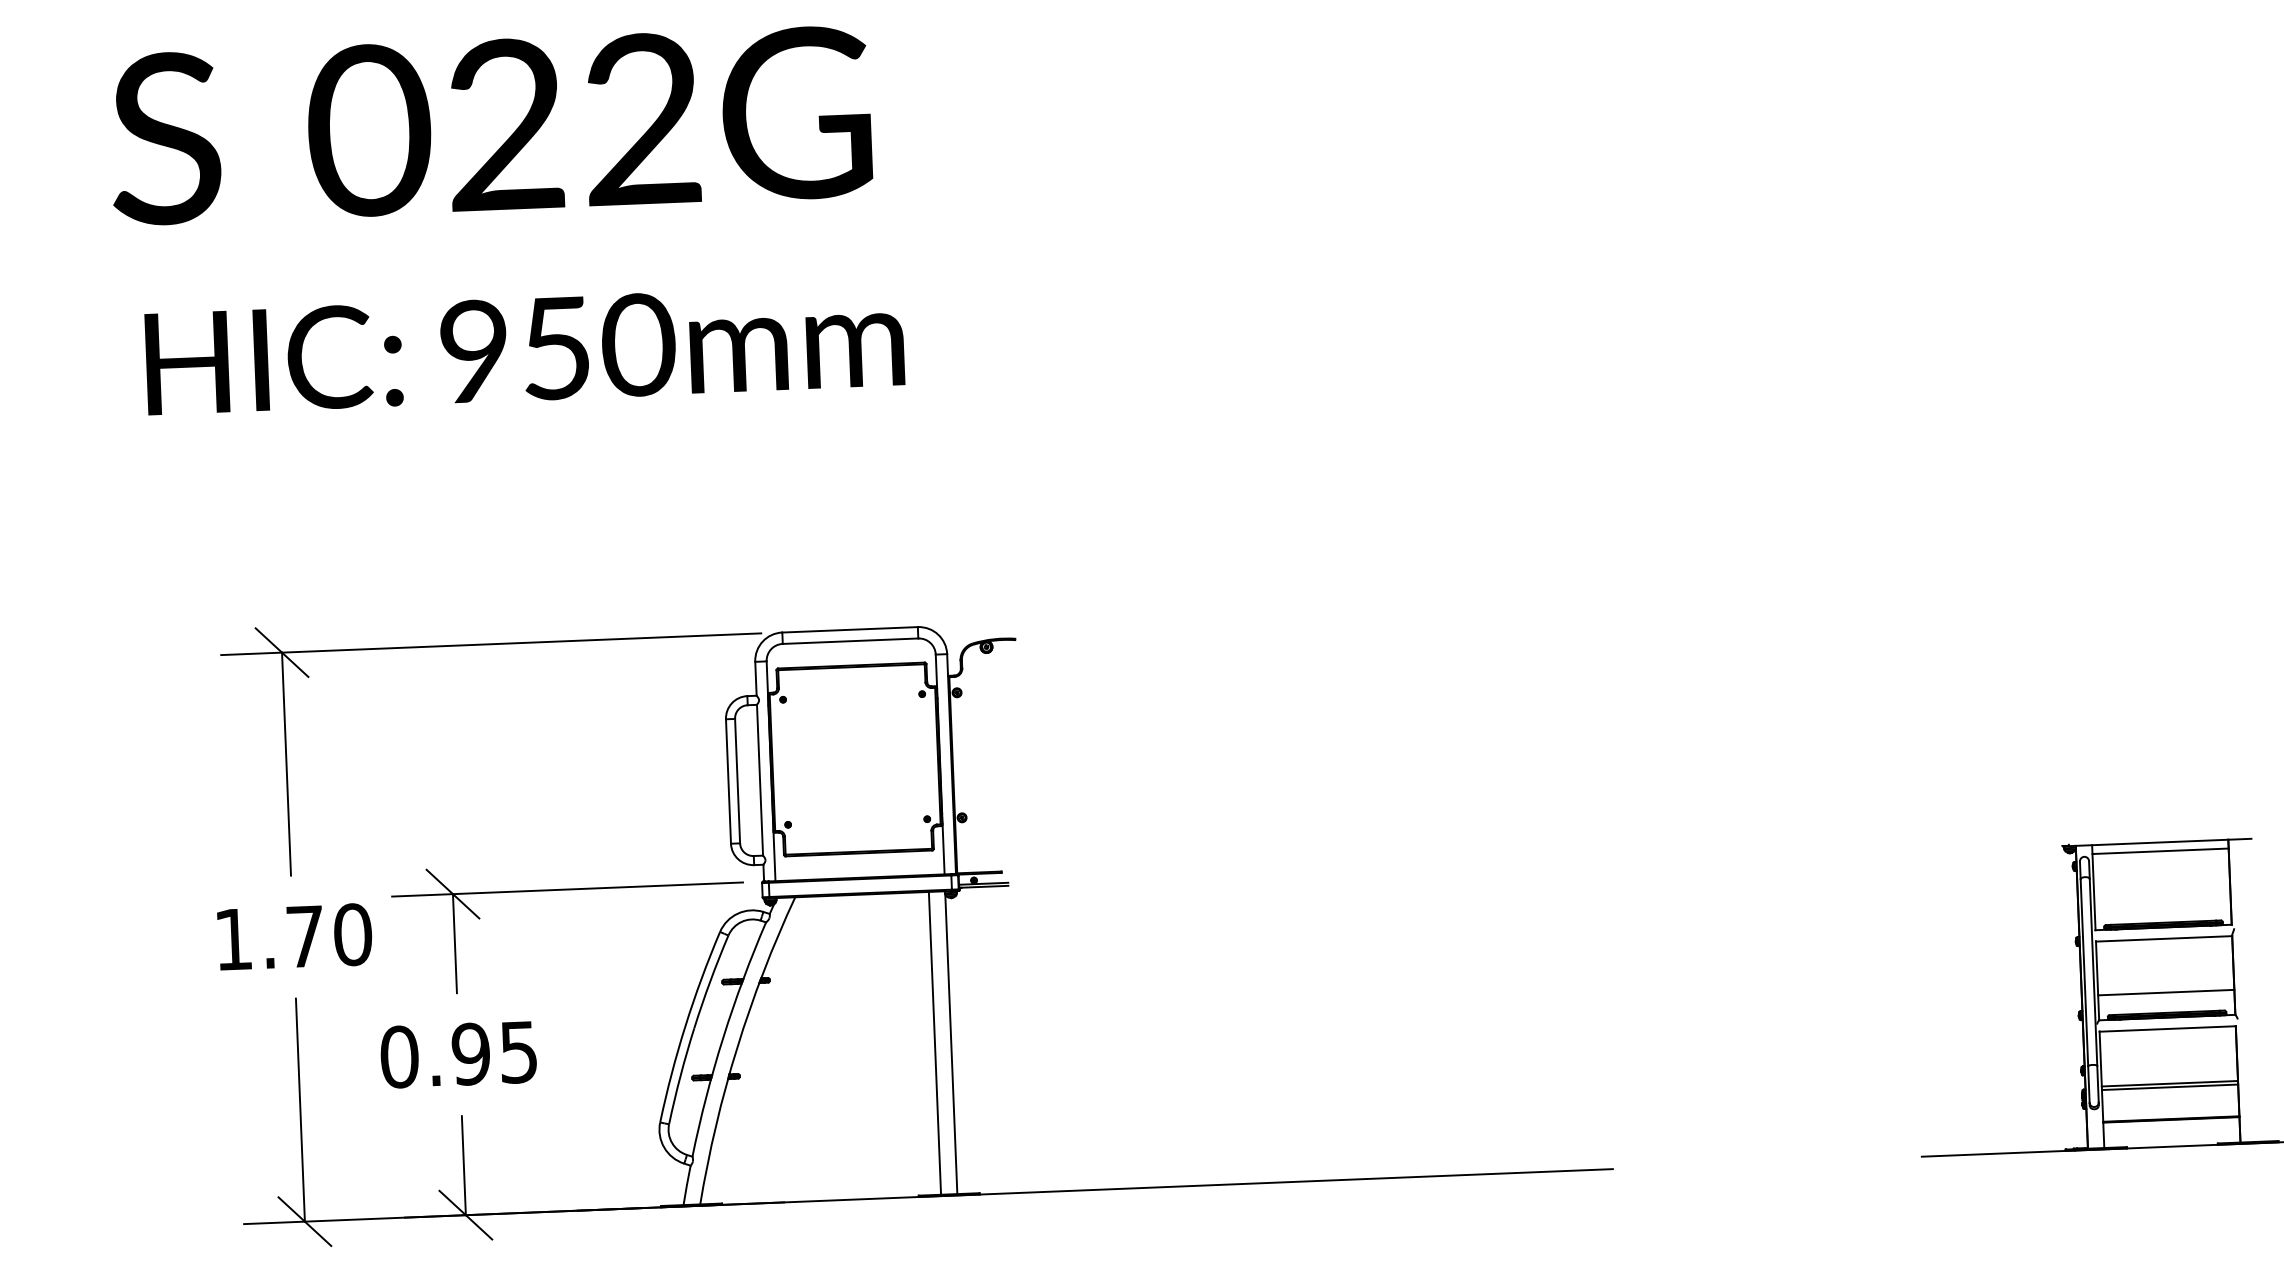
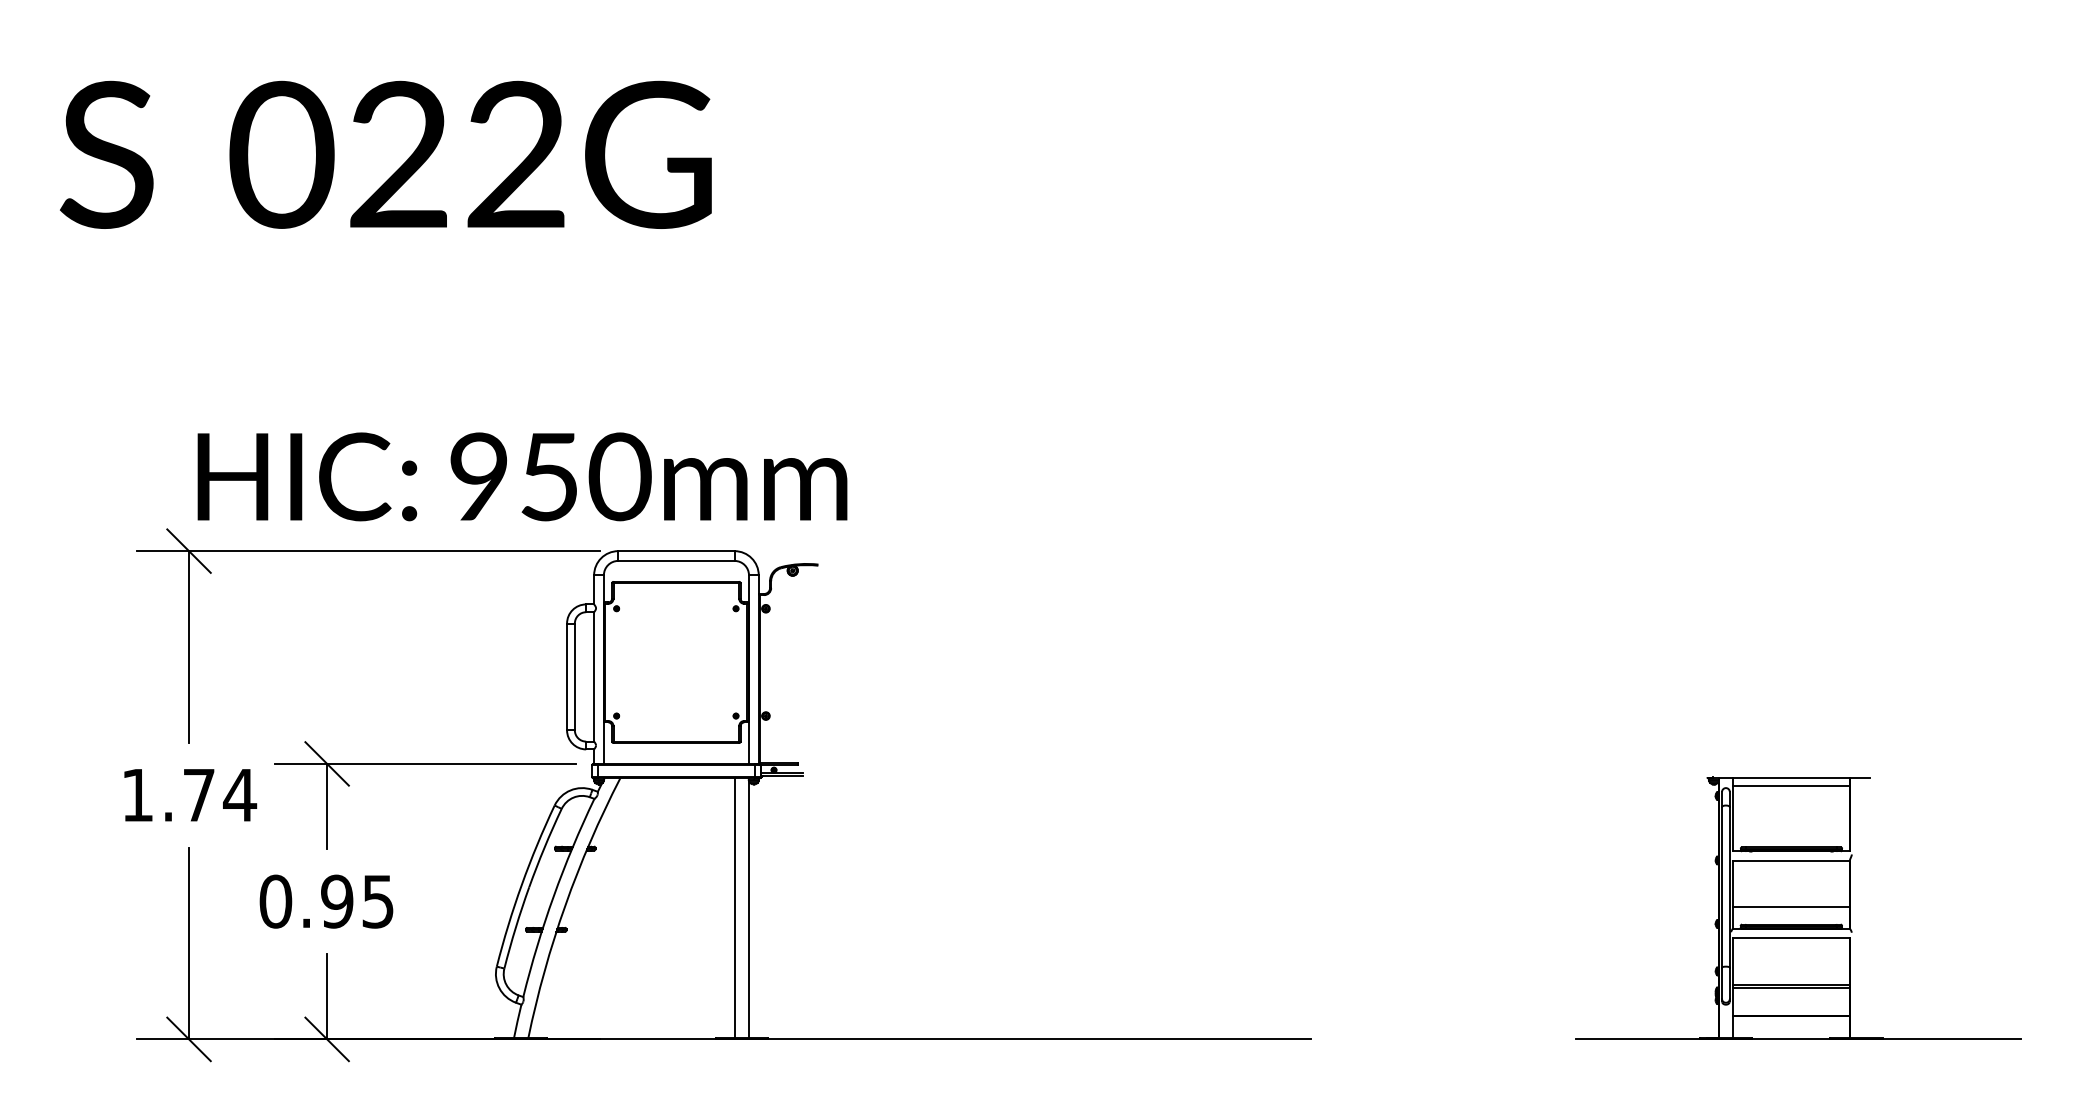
text: (490, 125) -> (385, 154), moved
text: (524, 349) -> (522, 476), moved
text: (353, 935) -> (240, 795), 1.70 -> 1.74

